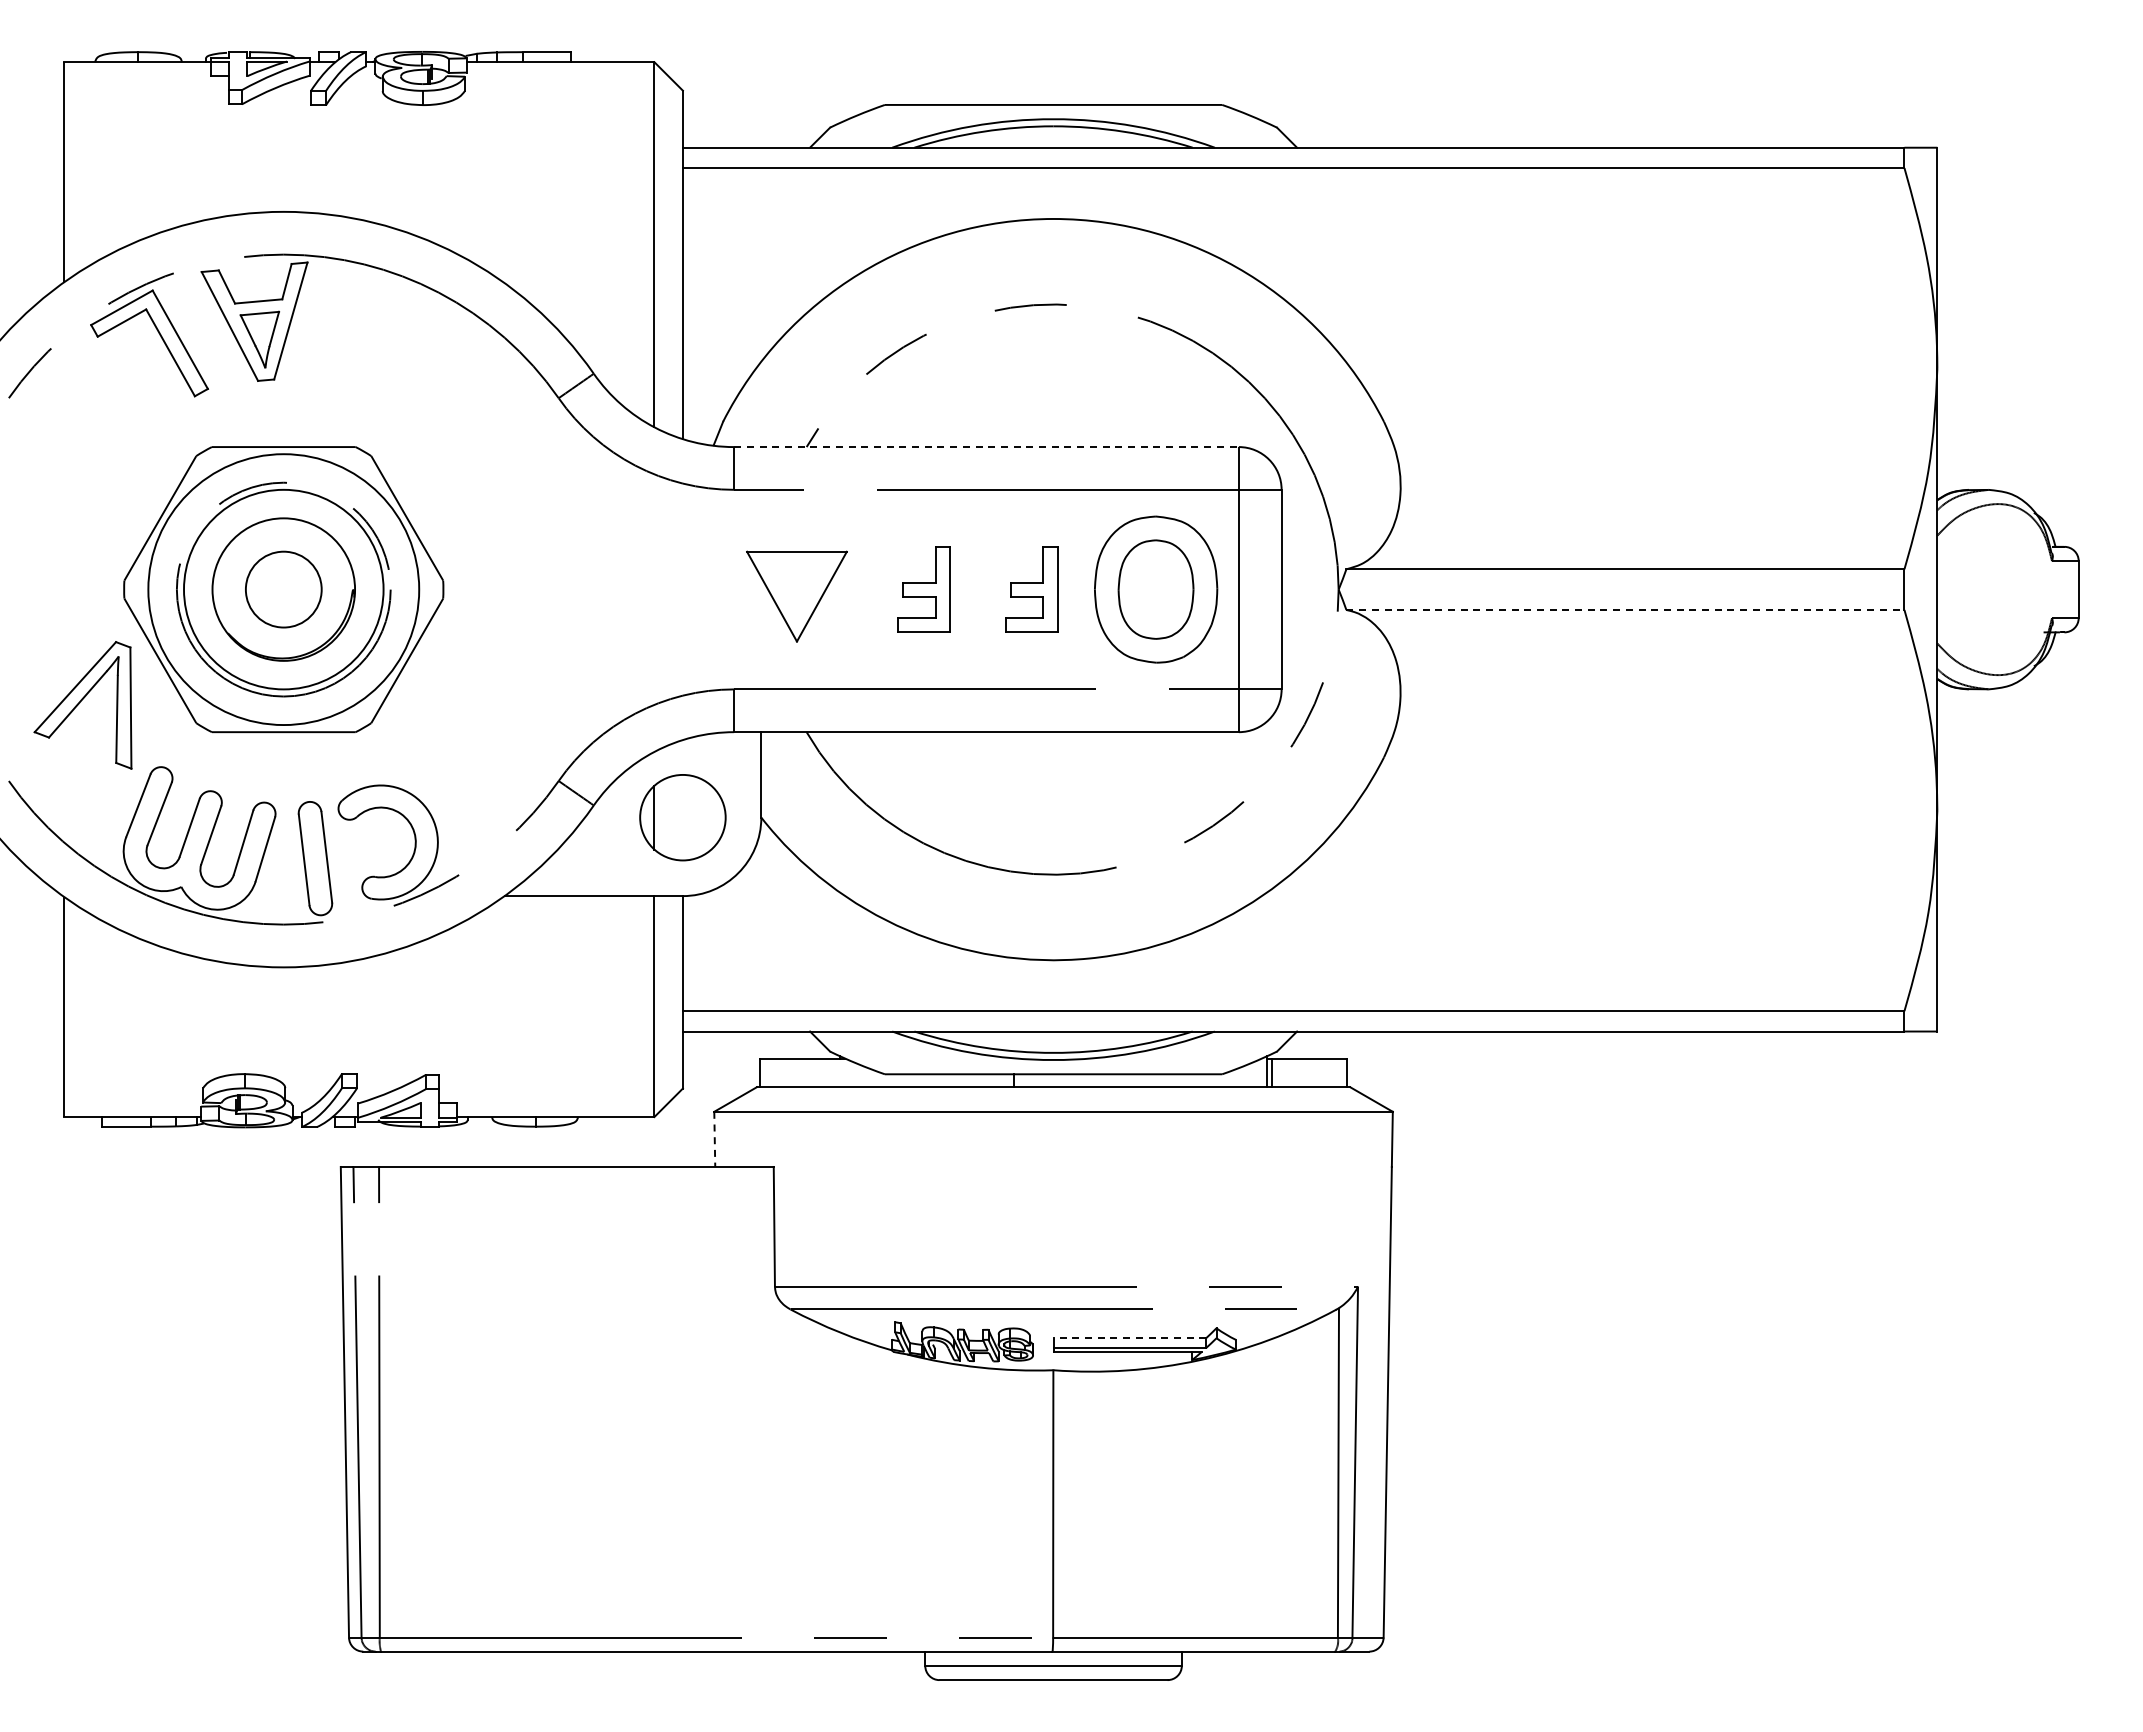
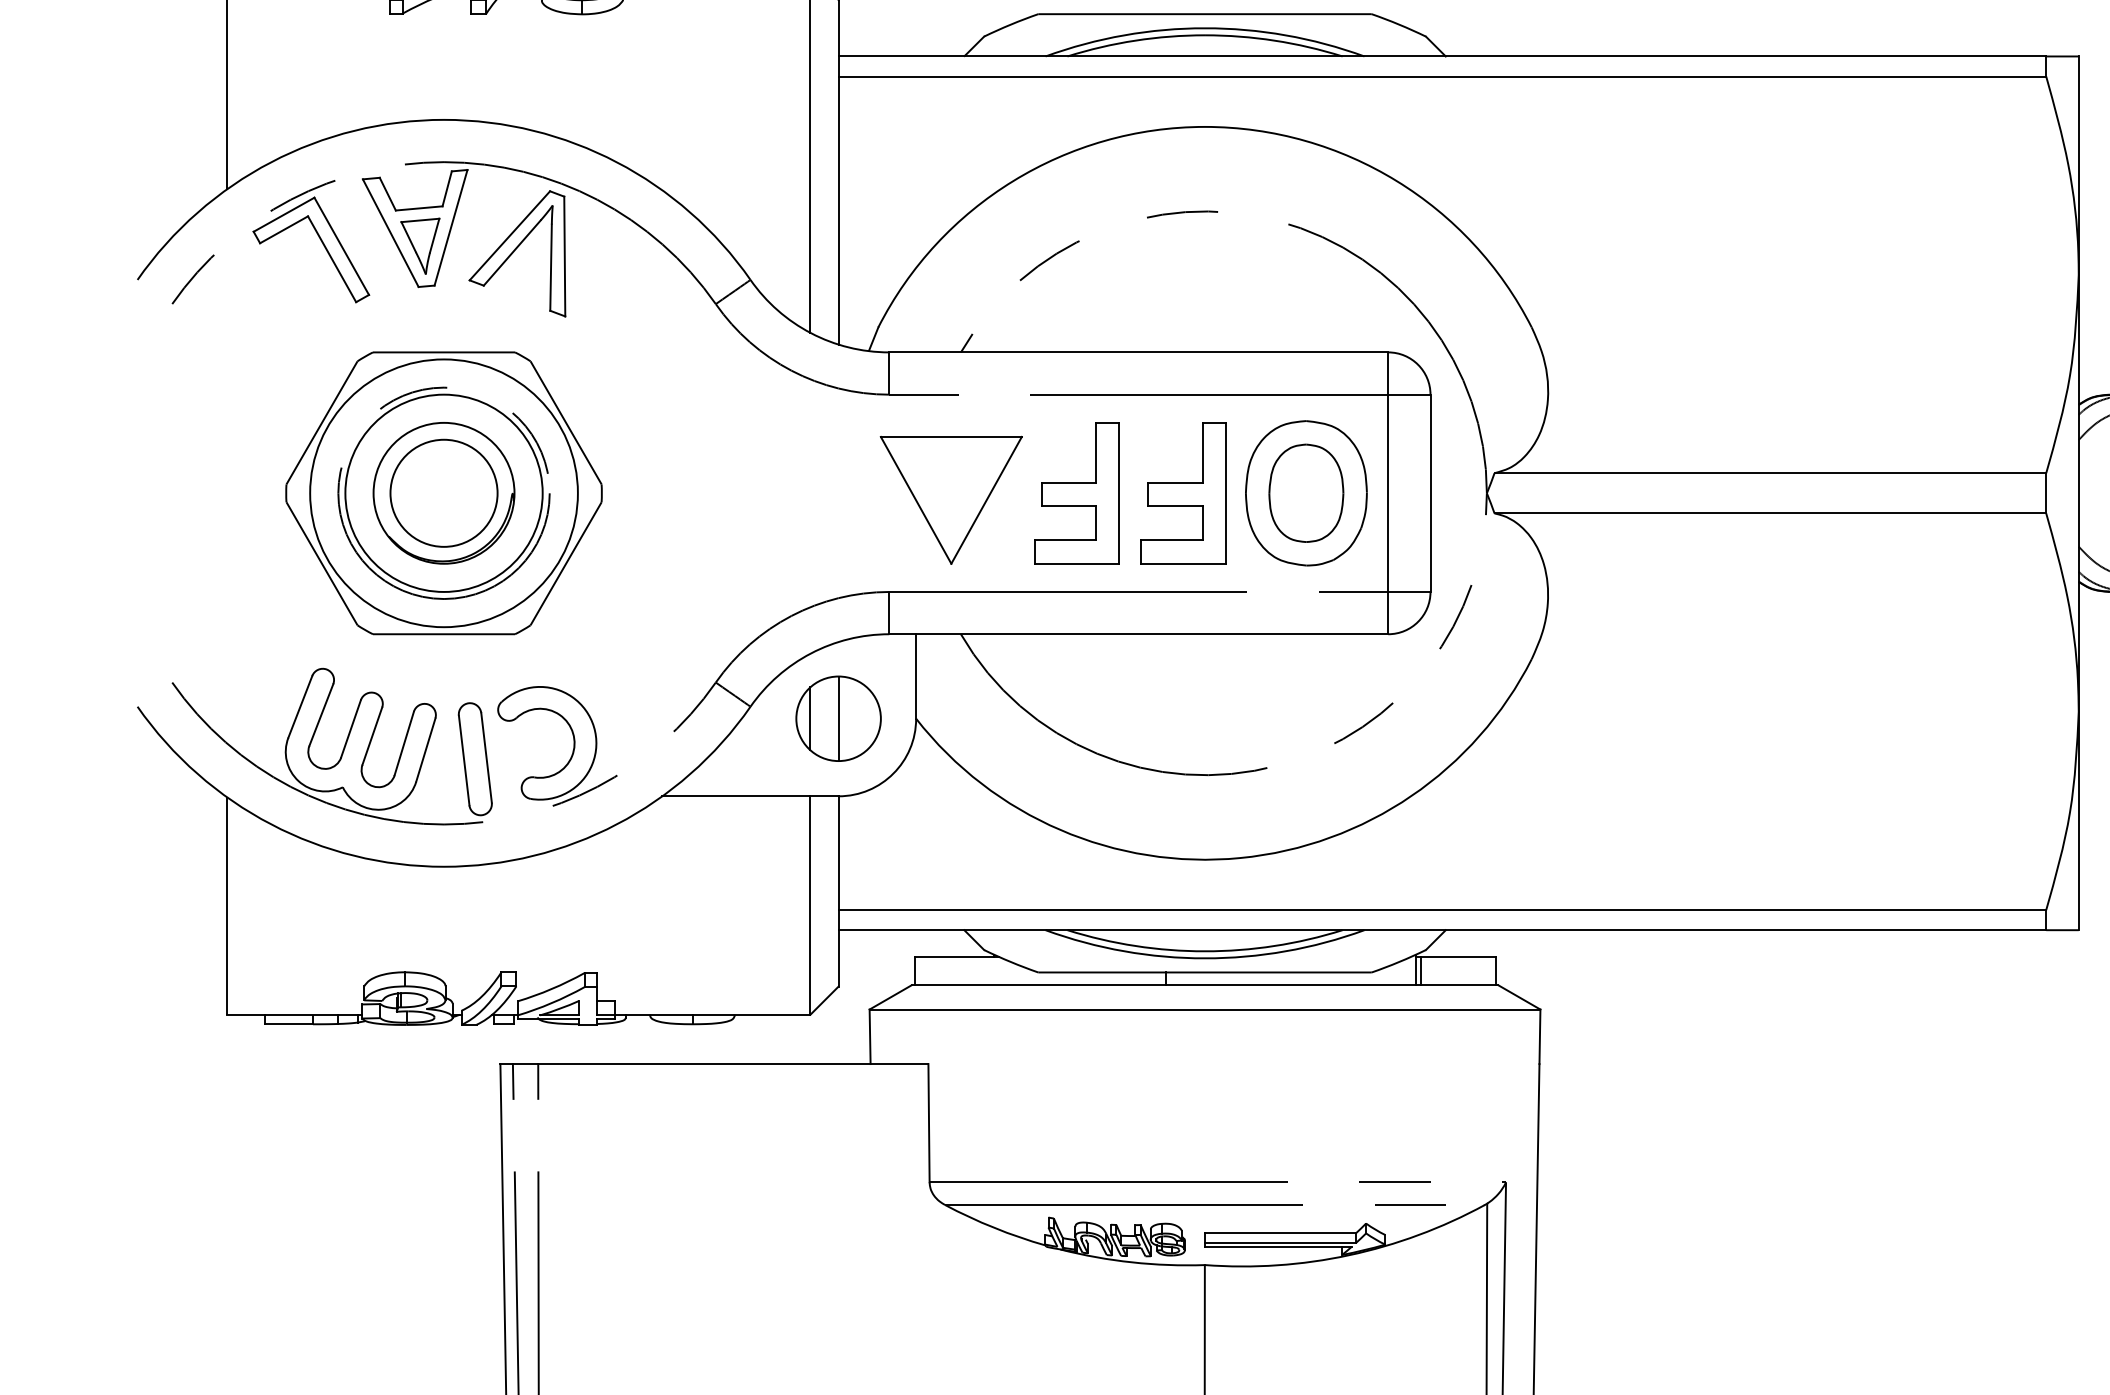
line: (987, 447) -> (1139, 352), dashed -> solid
circle: (283, 589) -> (443, 493), size x1.43
part: (923, 589) -> (1076, 493), size x1.67
part: (1031, 589) -> (1183, 493), size x1.67
part: (796, 596) -> (950, 500), size x1.43
line: (1625, 609) -> (1770, 512), dashed -> solid
part: (82, 705) -> (516, 253), moved
line: (682, 817) -> (838, 718), added
line: (714, 1139) -> (869, 1036), dashed -> solid
line: (1129, 1338) -> (1280, 1233), dashed -> solid

